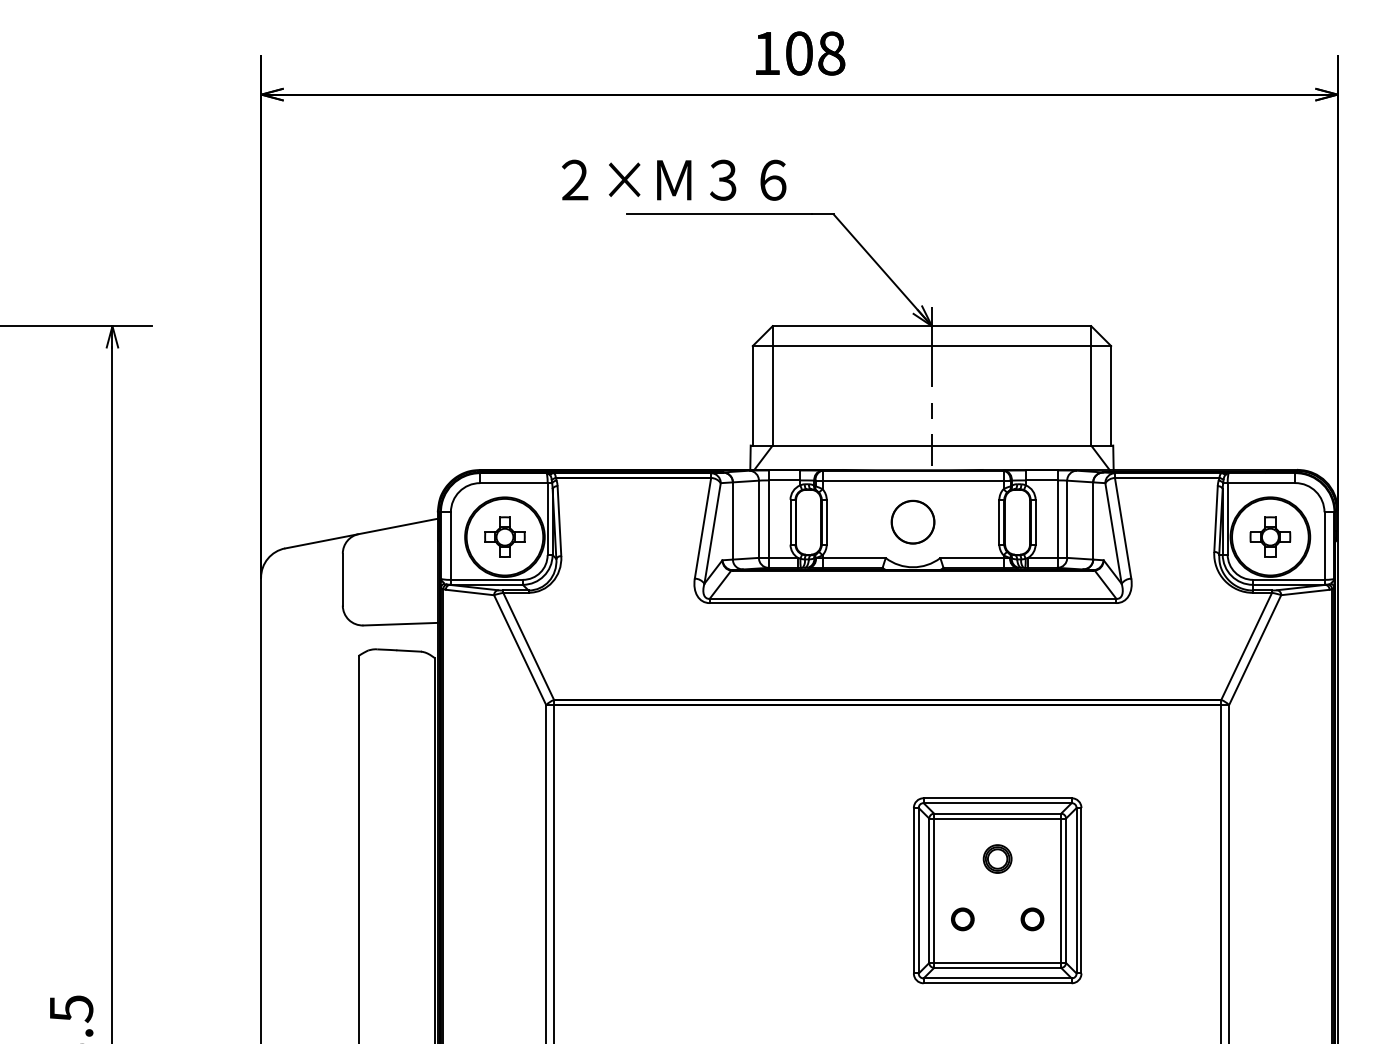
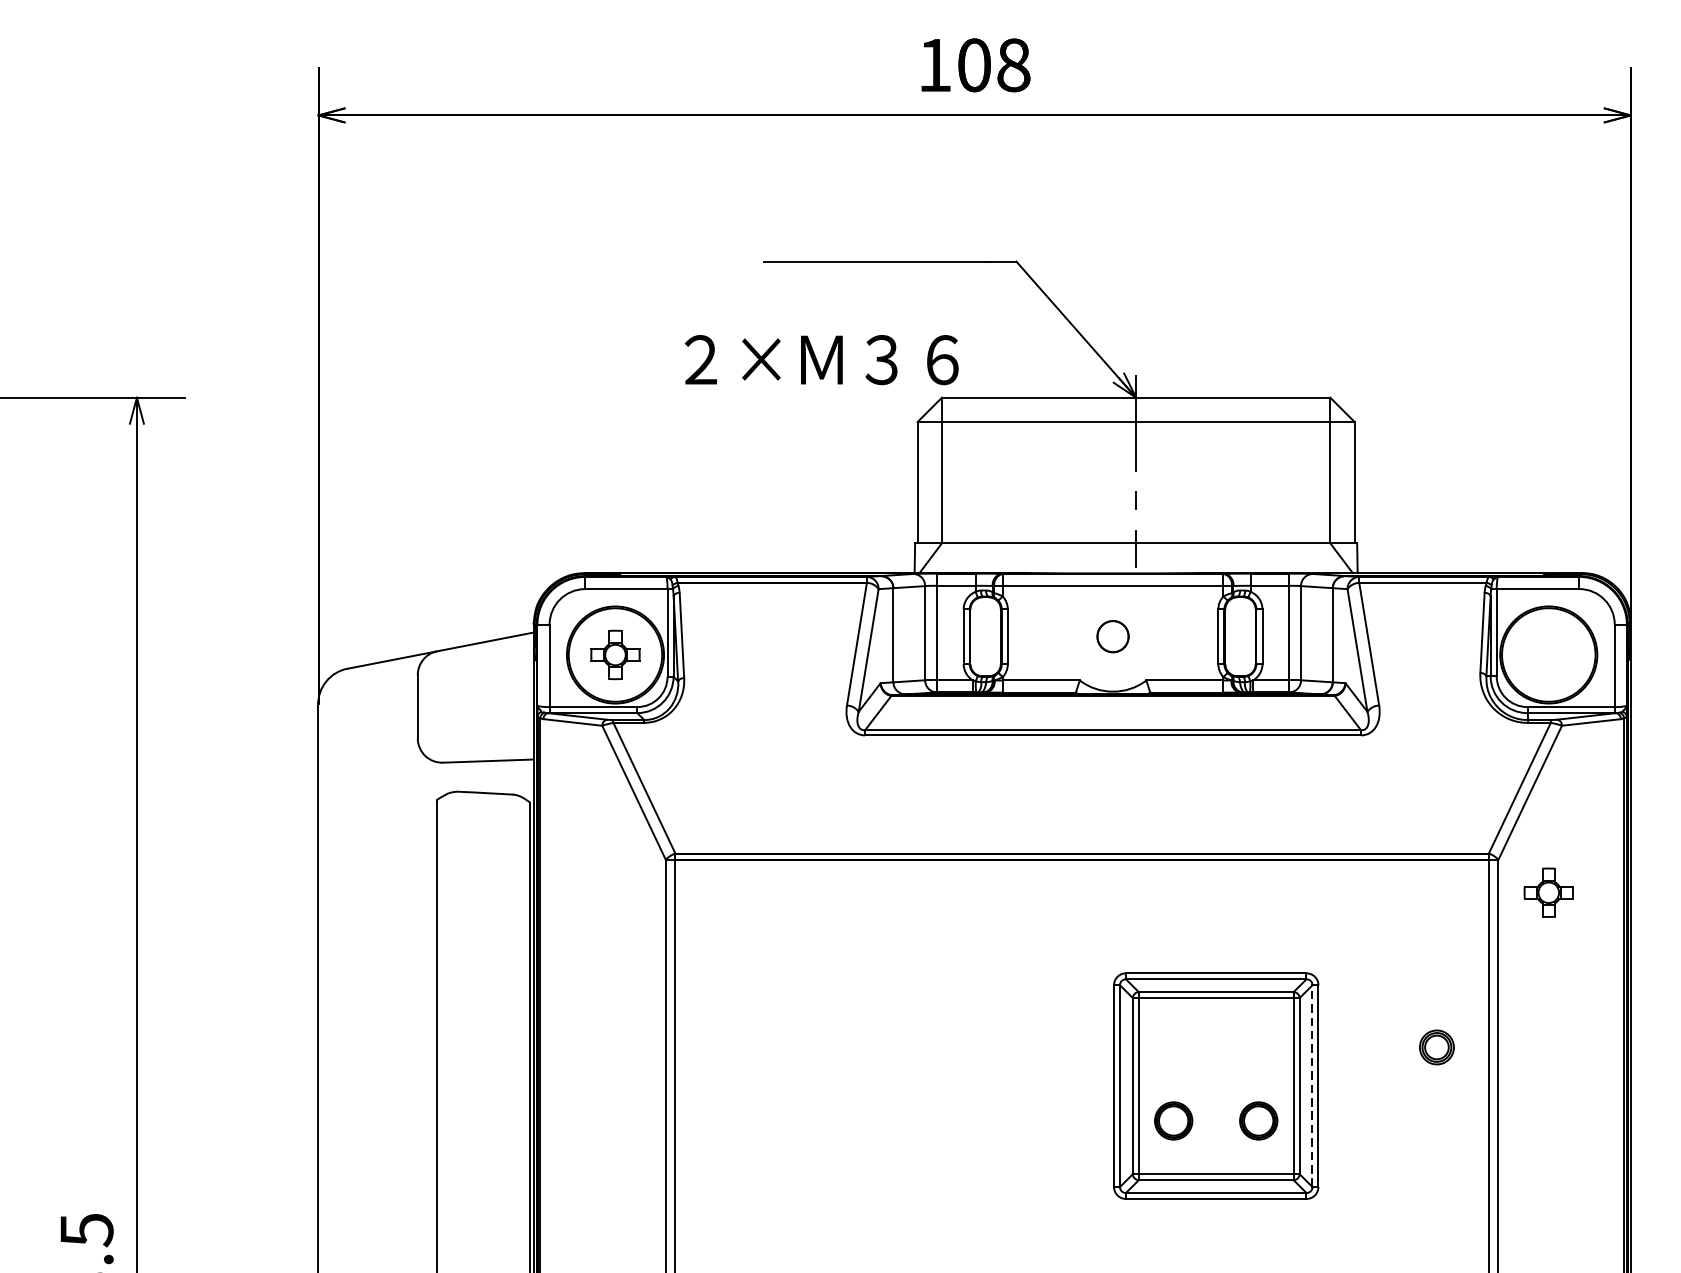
text: (674, 179) -> (822, 359), moved
part: (912, 521) -> (1112, 635), size x0.6
part: (1270, 536) -> (1548, 891), moved
part: (997, 858) -> (1436, 1046), moved
line: (1076, 890) -> (1312, 1085), solid -> dashed
part: (962, 919) -> (1173, 1121), size x1.4
part: (1032, 919) -> (1258, 1121), size x1.4

